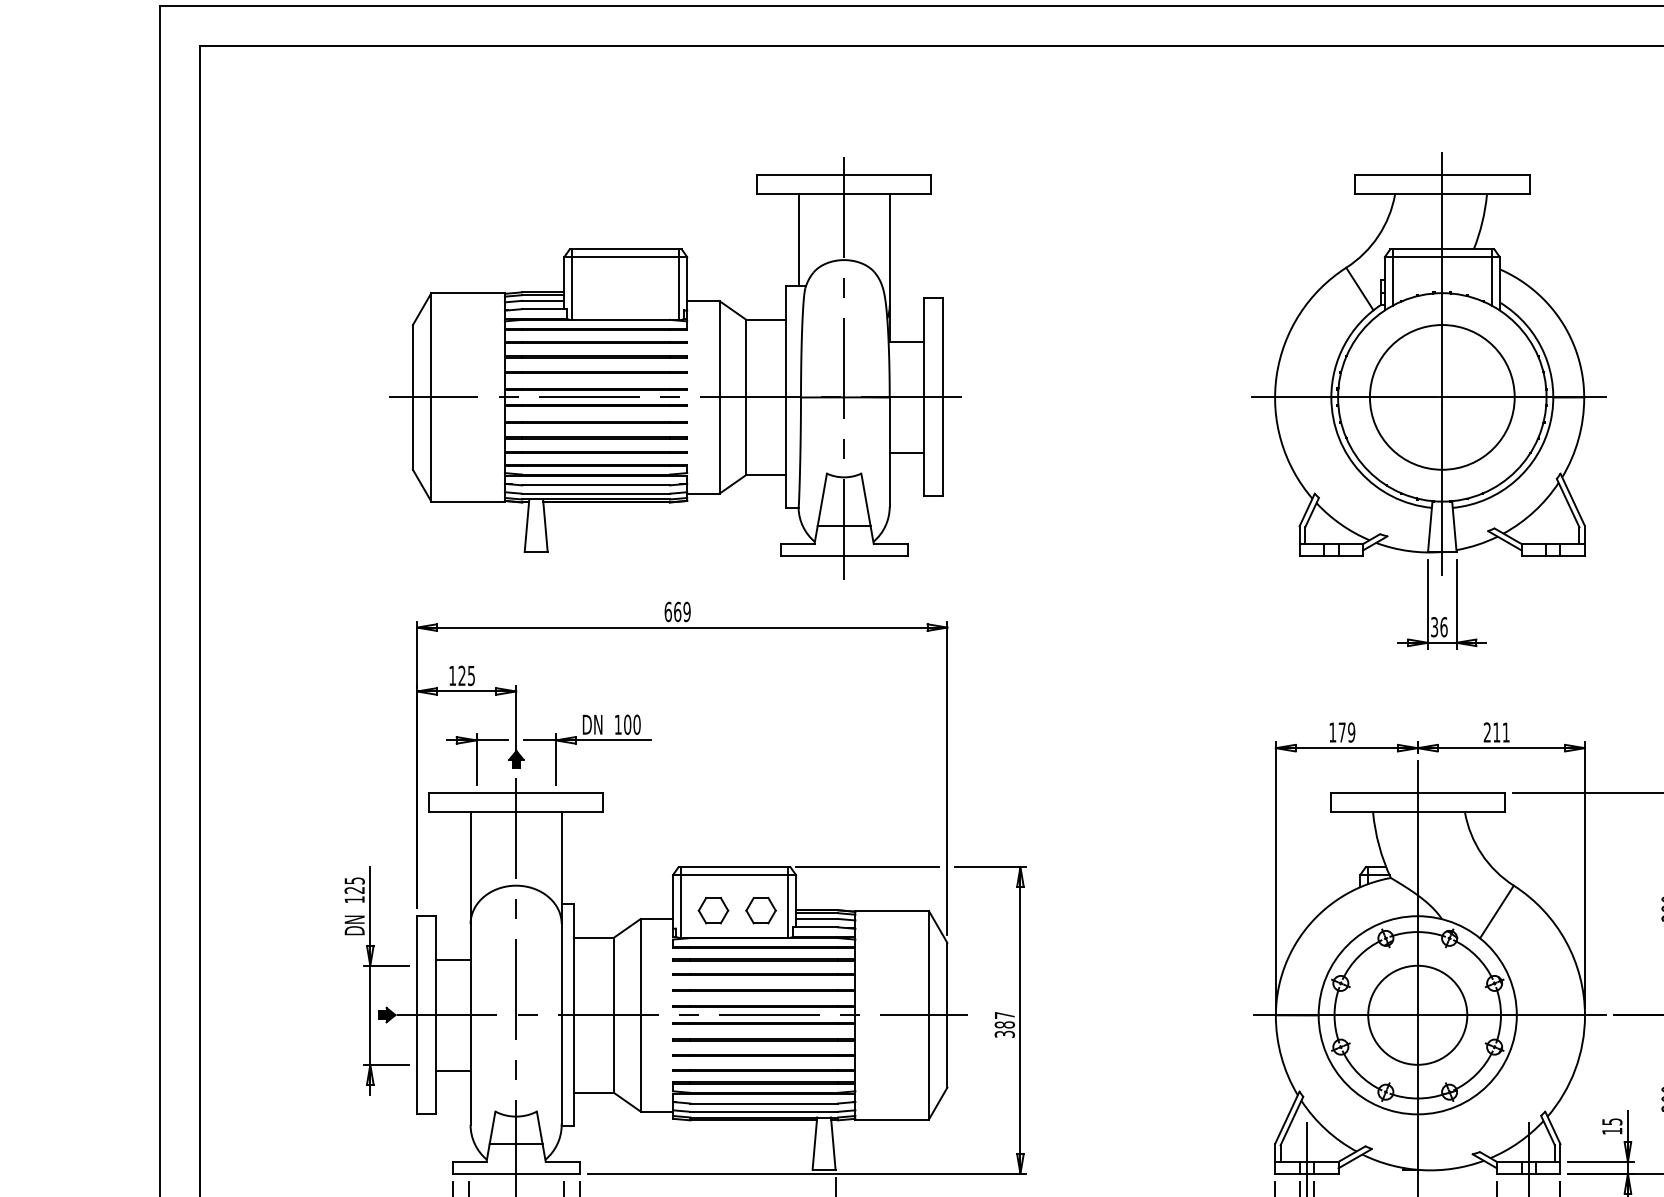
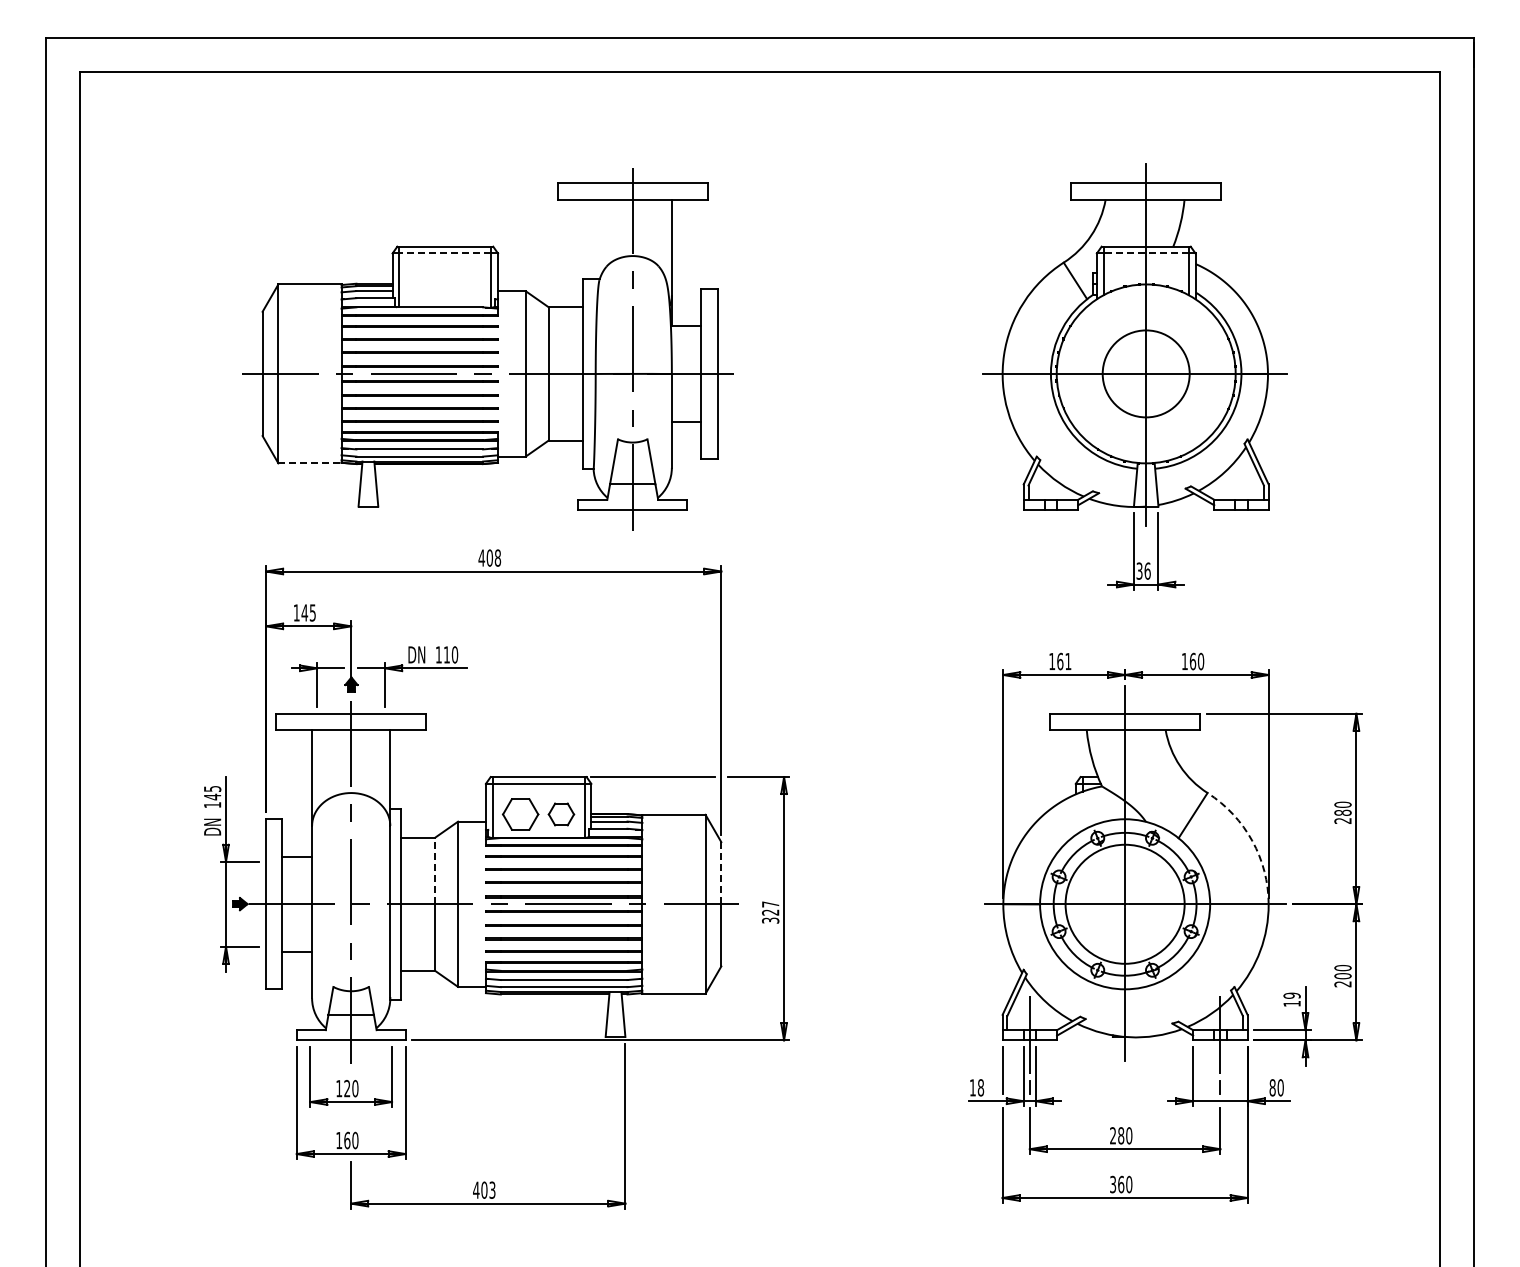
line: (798, 239) -> (593, 238), removed
line: (626, 257) -> (445, 253), solid -> dashed
line: (1442, 257) -> (1146, 253), solid -> dashed
circle: (1442, 396) -> (1146, 373), size x0.7
line: (467, 501) -> (309, 463), solid -> dashed
text: (677, 611) -> (489, 557), 669 -> 408
text: (461, 675) -> (304, 612), 125 -> 145
text: (627, 724) -> (446, 654), 100 -> 110
text: (1347, 732) -> (1064, 661), 179 -> 161
text: (1496, 732) -> (1192, 661), 211 -> 160
text: (354, 889) -> (212, 796), 125 -> 145
part: (713, 910) -> (520, 814), size x1.4
arc: (1566, 942) -> (1252, 841), solid -> dashed
line: (614, 975) -> (435, 870), solid -> dashed
line: (947, 978) -> (721, 872), solid -> dashed
circle: (1417, 1014) -> (1124, 903), size x1.4
text: (1004, 1024) -> (770, 912), 387 -> 327
text: (1611, 1121) -> (1291, 995), 15 -> 19

